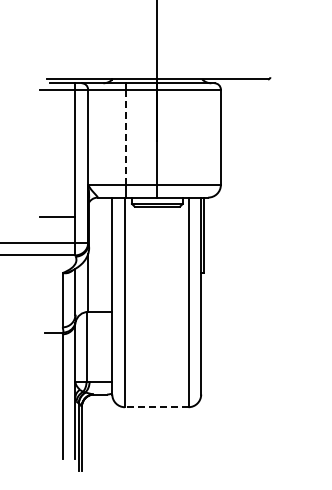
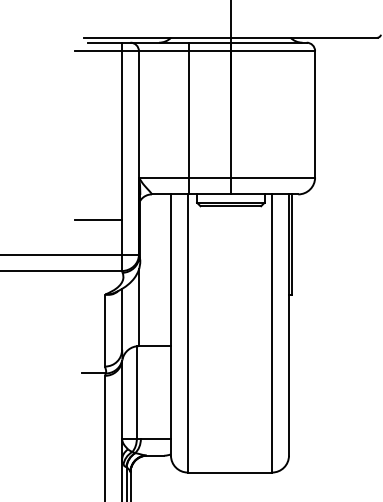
line: (126, 137) -> (189, 114), dashed -> solid
line: (156, 407) -> (229, 472), dashed -> solid

